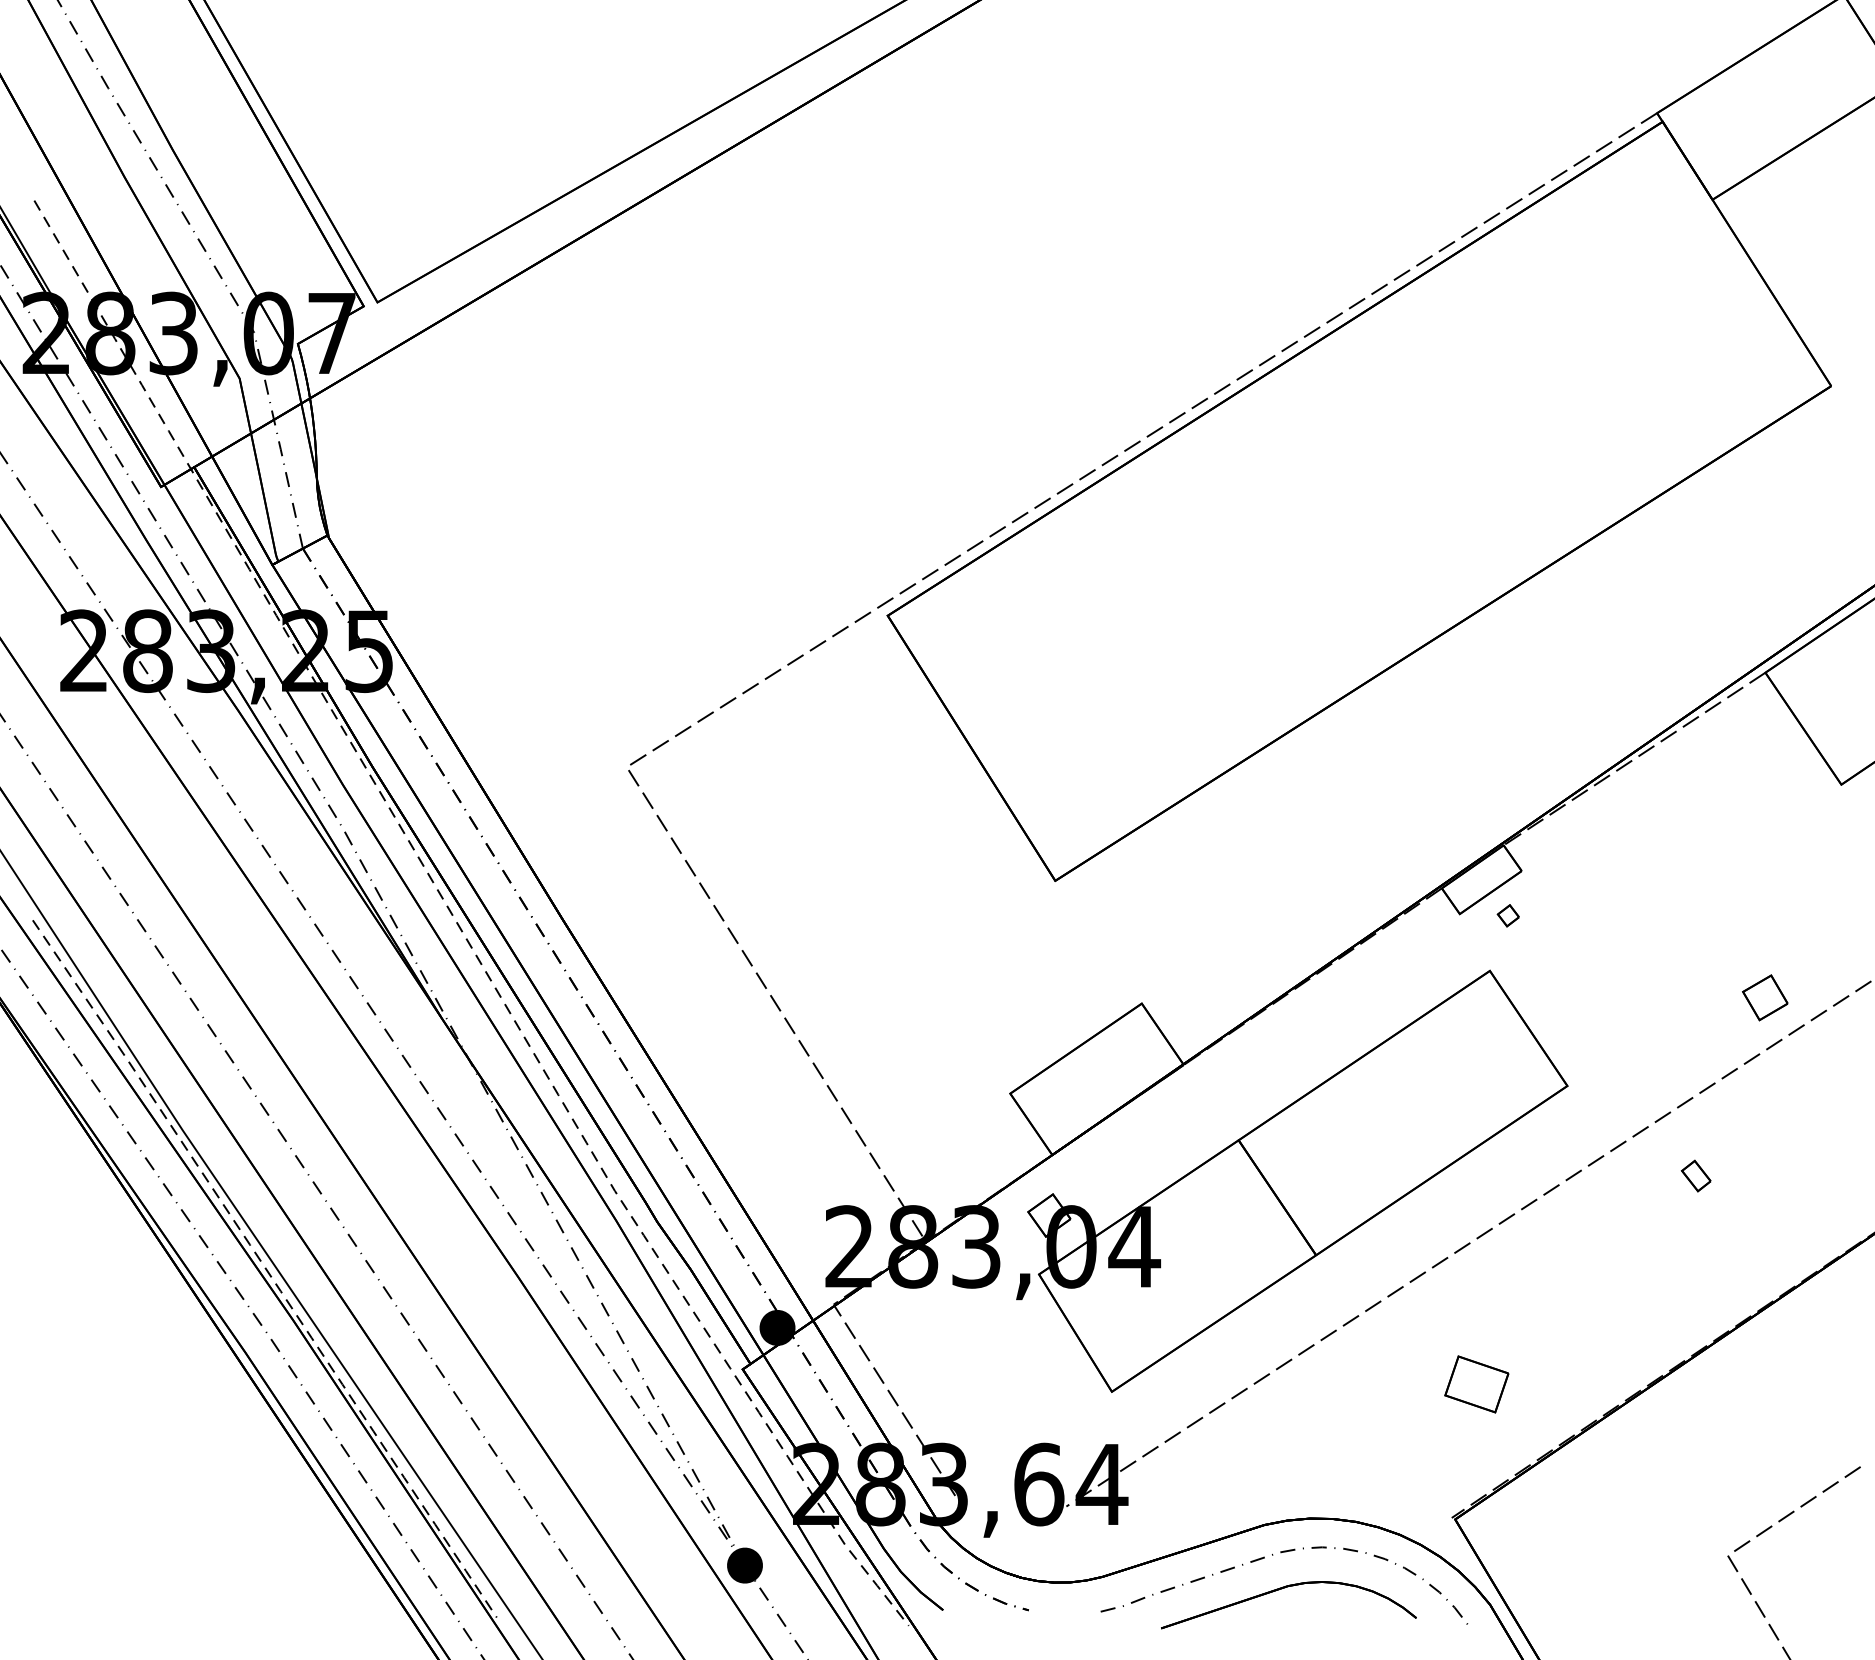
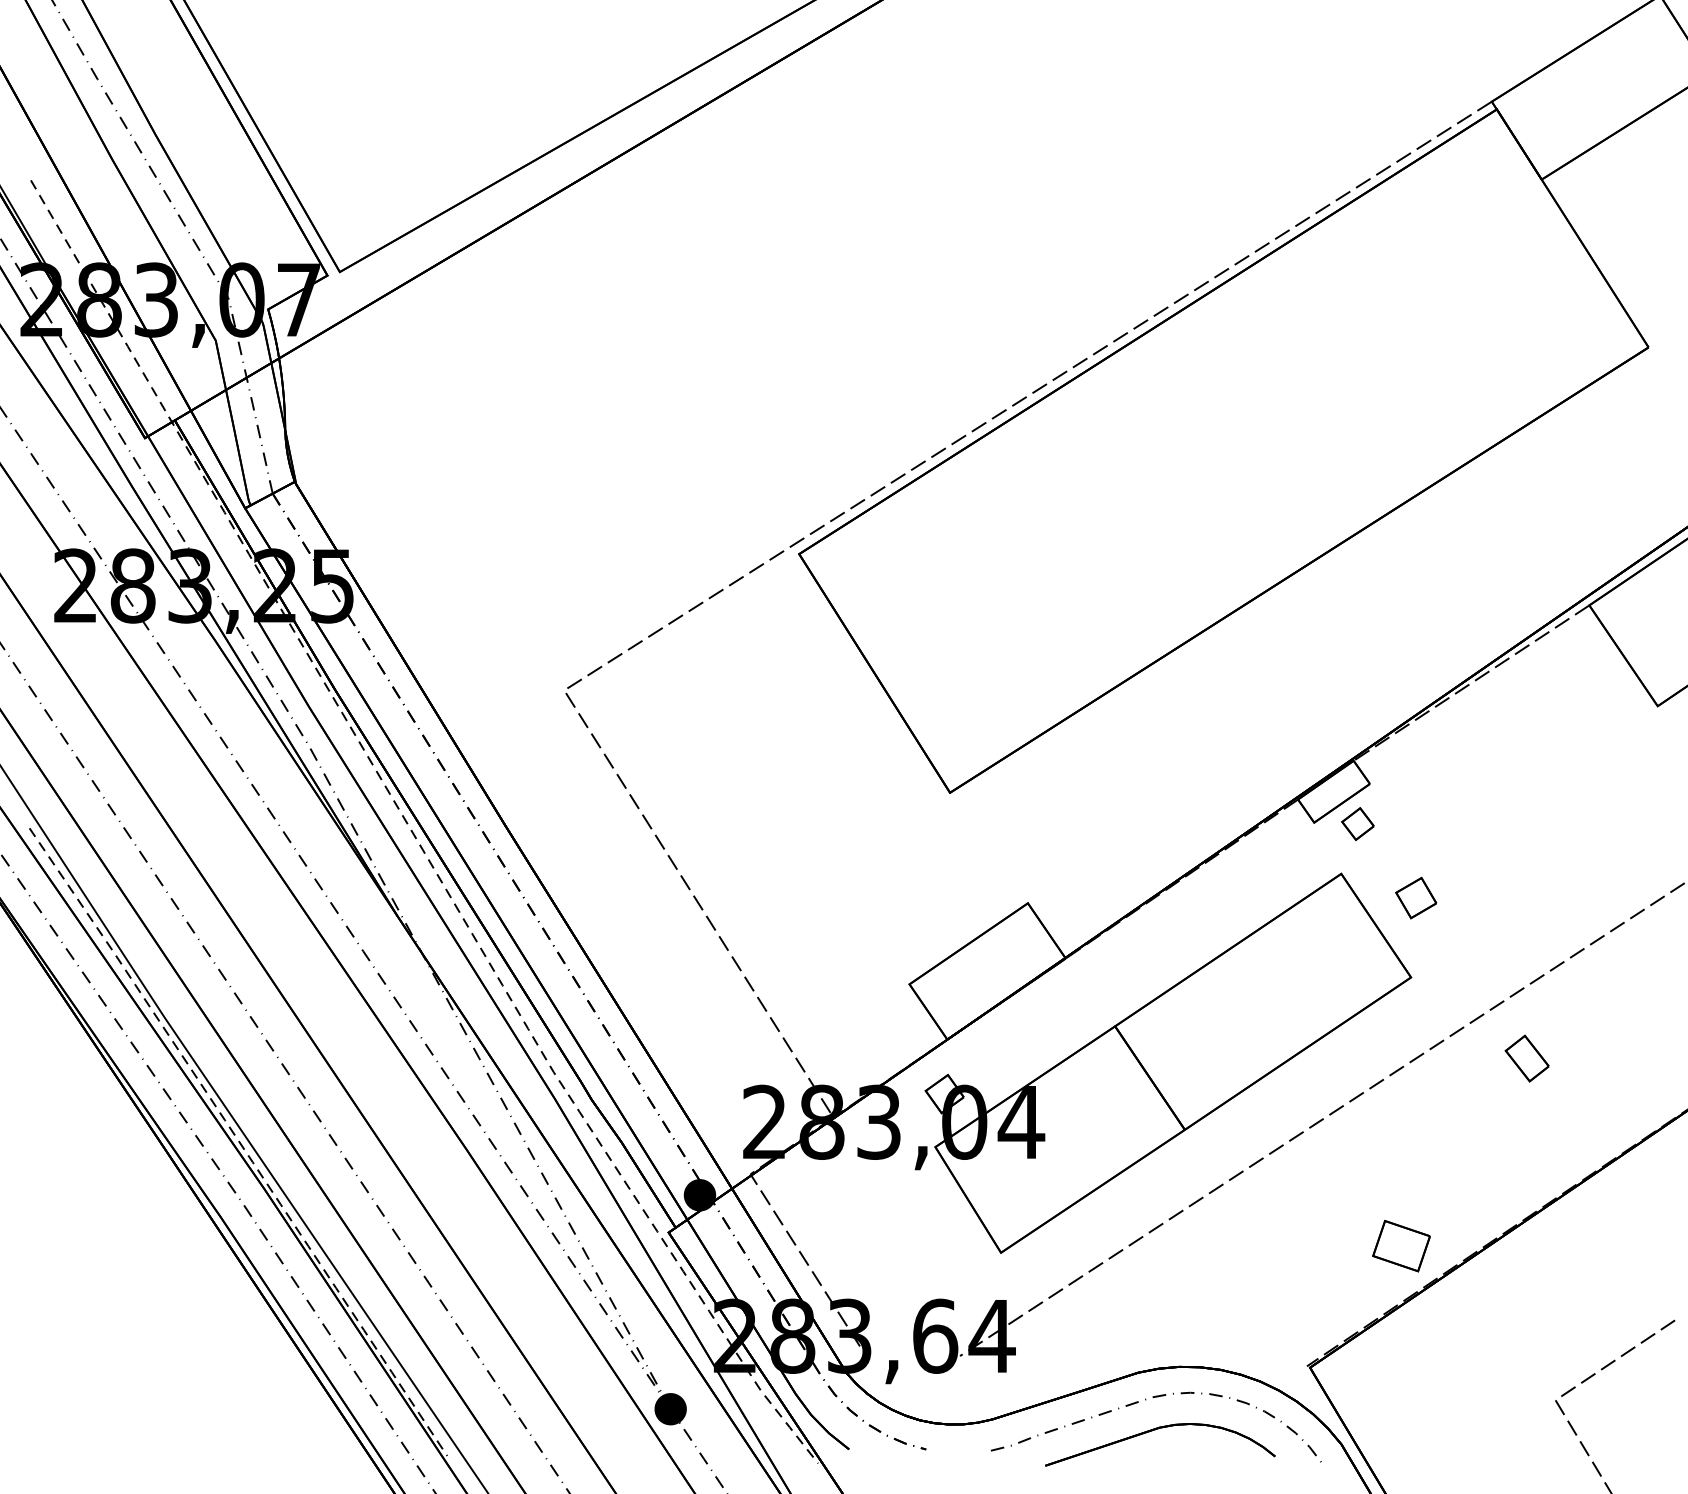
part: (1507, 916) -> (1357, 824), size x1.67
part: (1765, 997) -> (1416, 897), moved
part: (1695, 1176) -> (1526, 1058), size x1.67
part: (1476, 1383) -> (1401, 1245), moved

